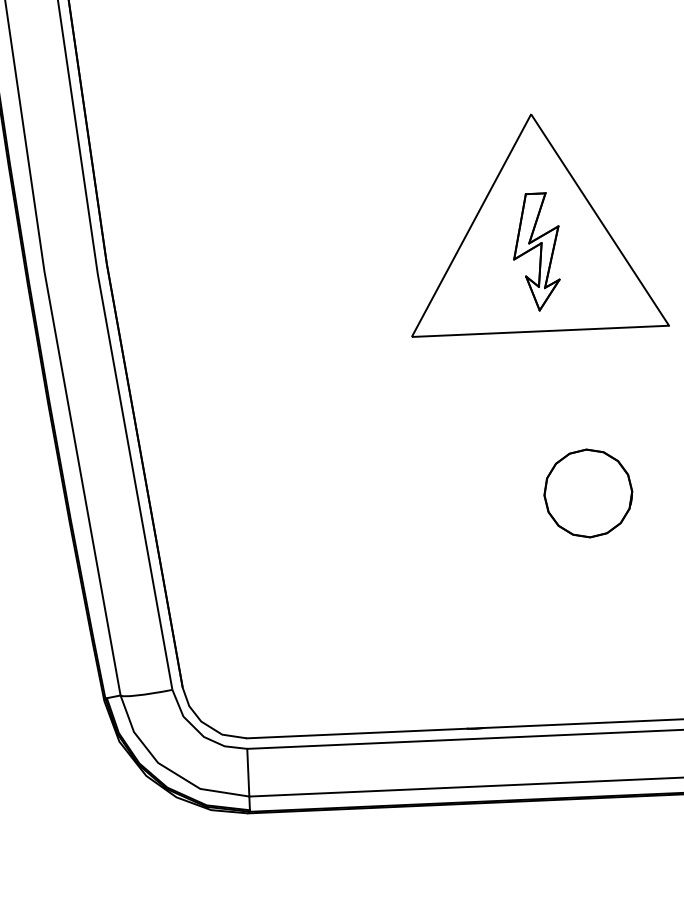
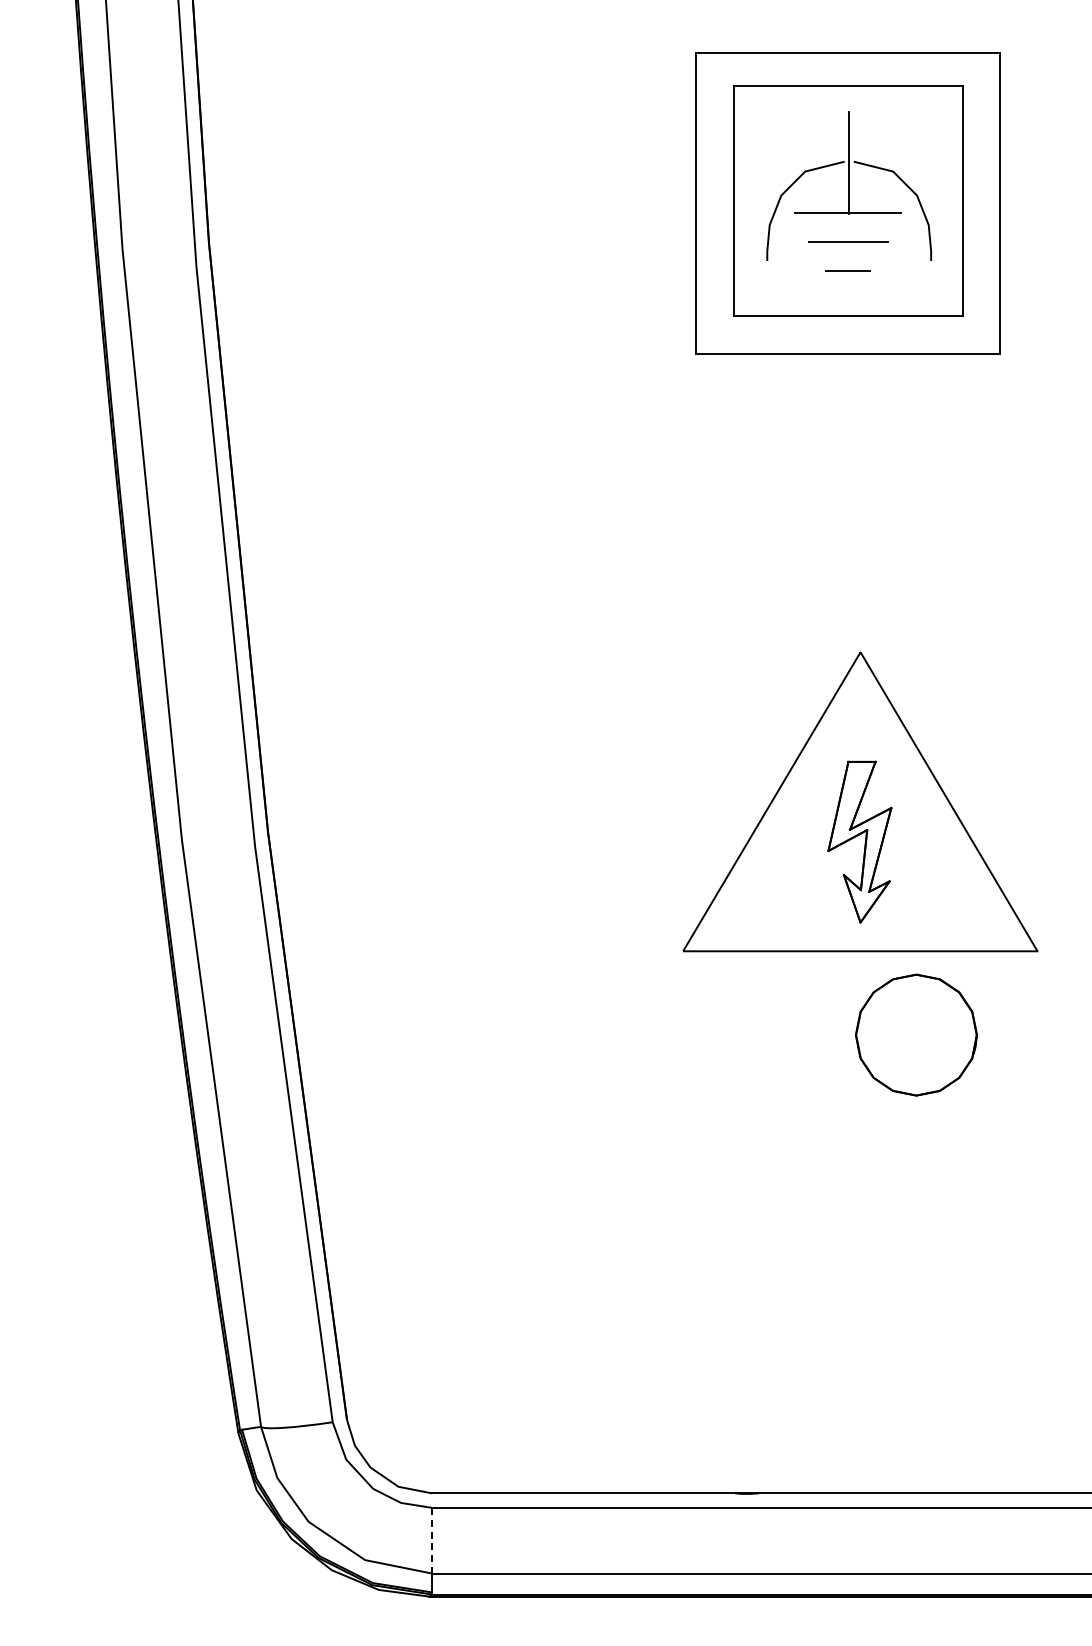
part: (588, 493) -> (916, 1034), moved
line: (248, 772) -> (432, 1540), solid -> dashed

